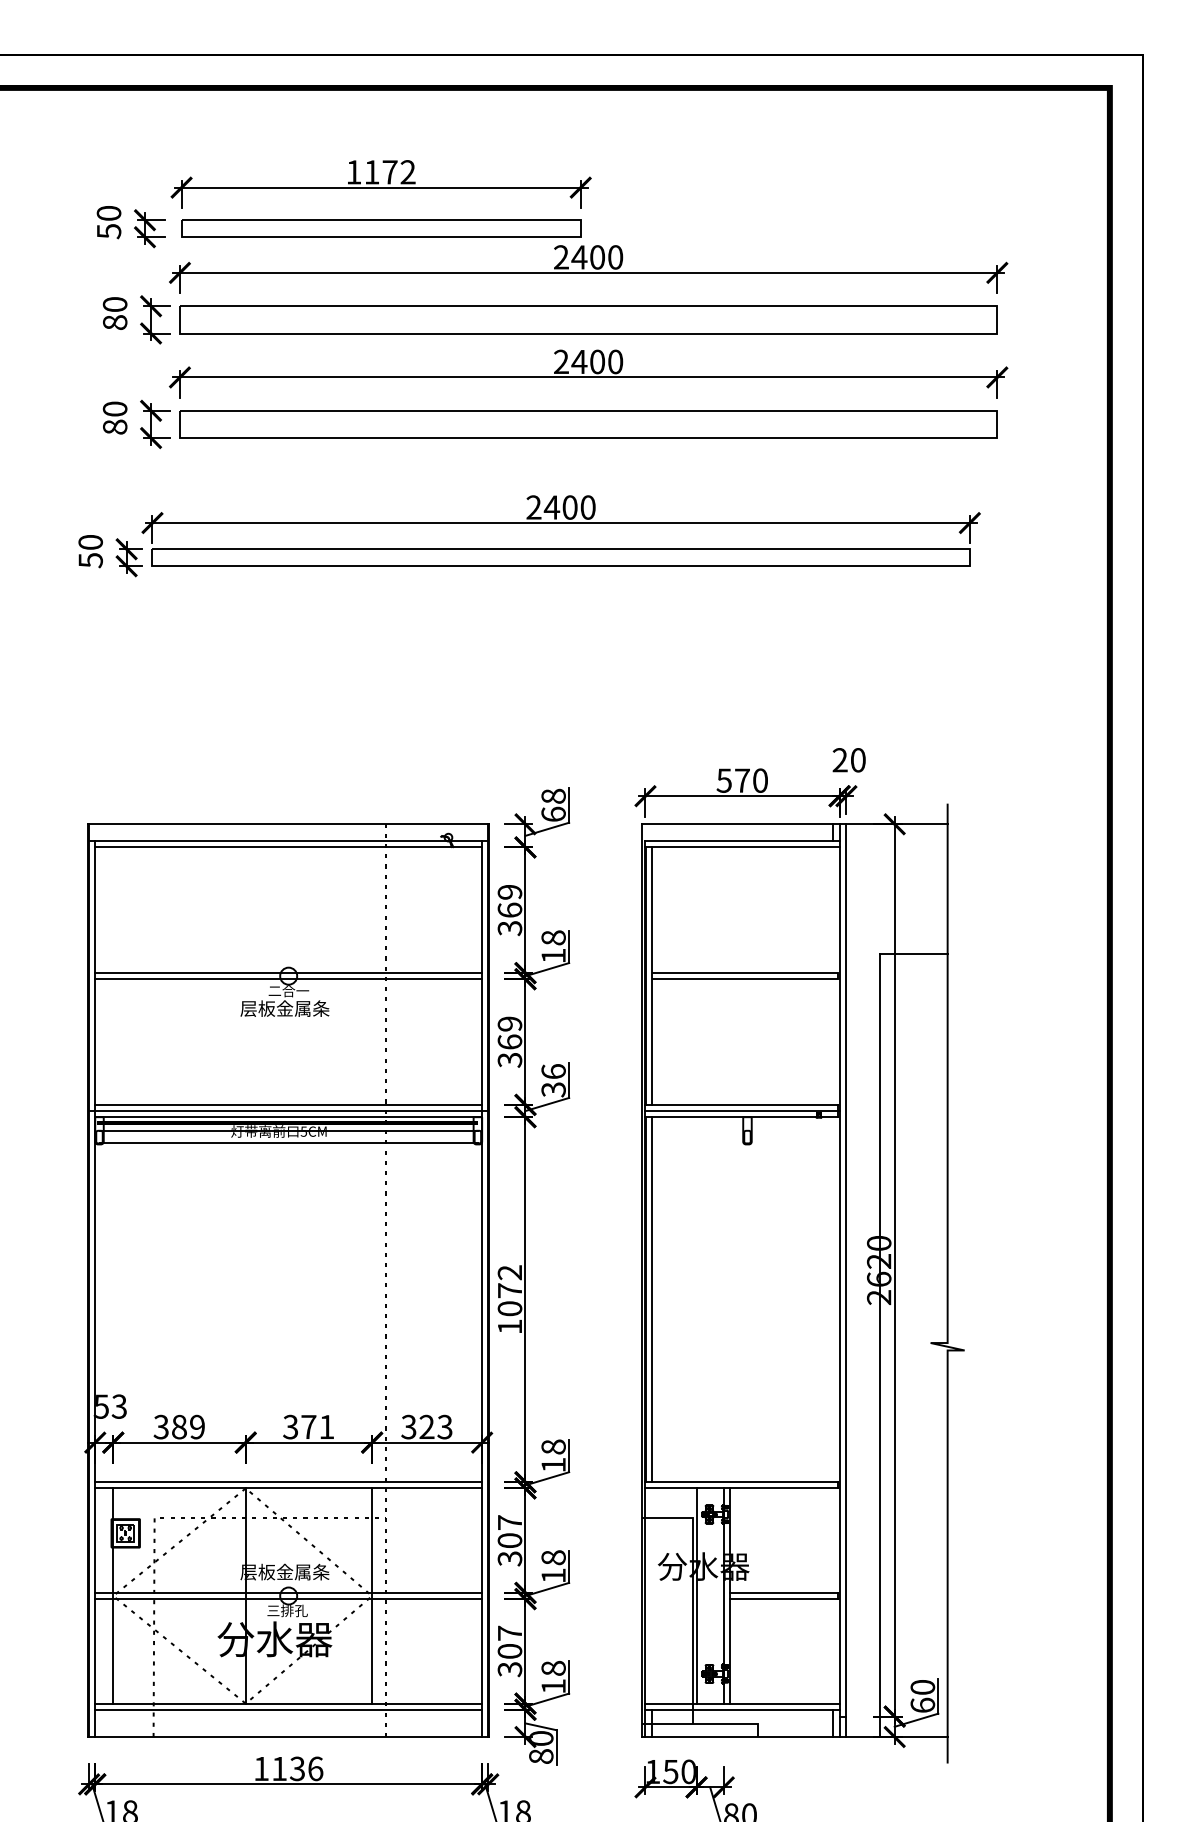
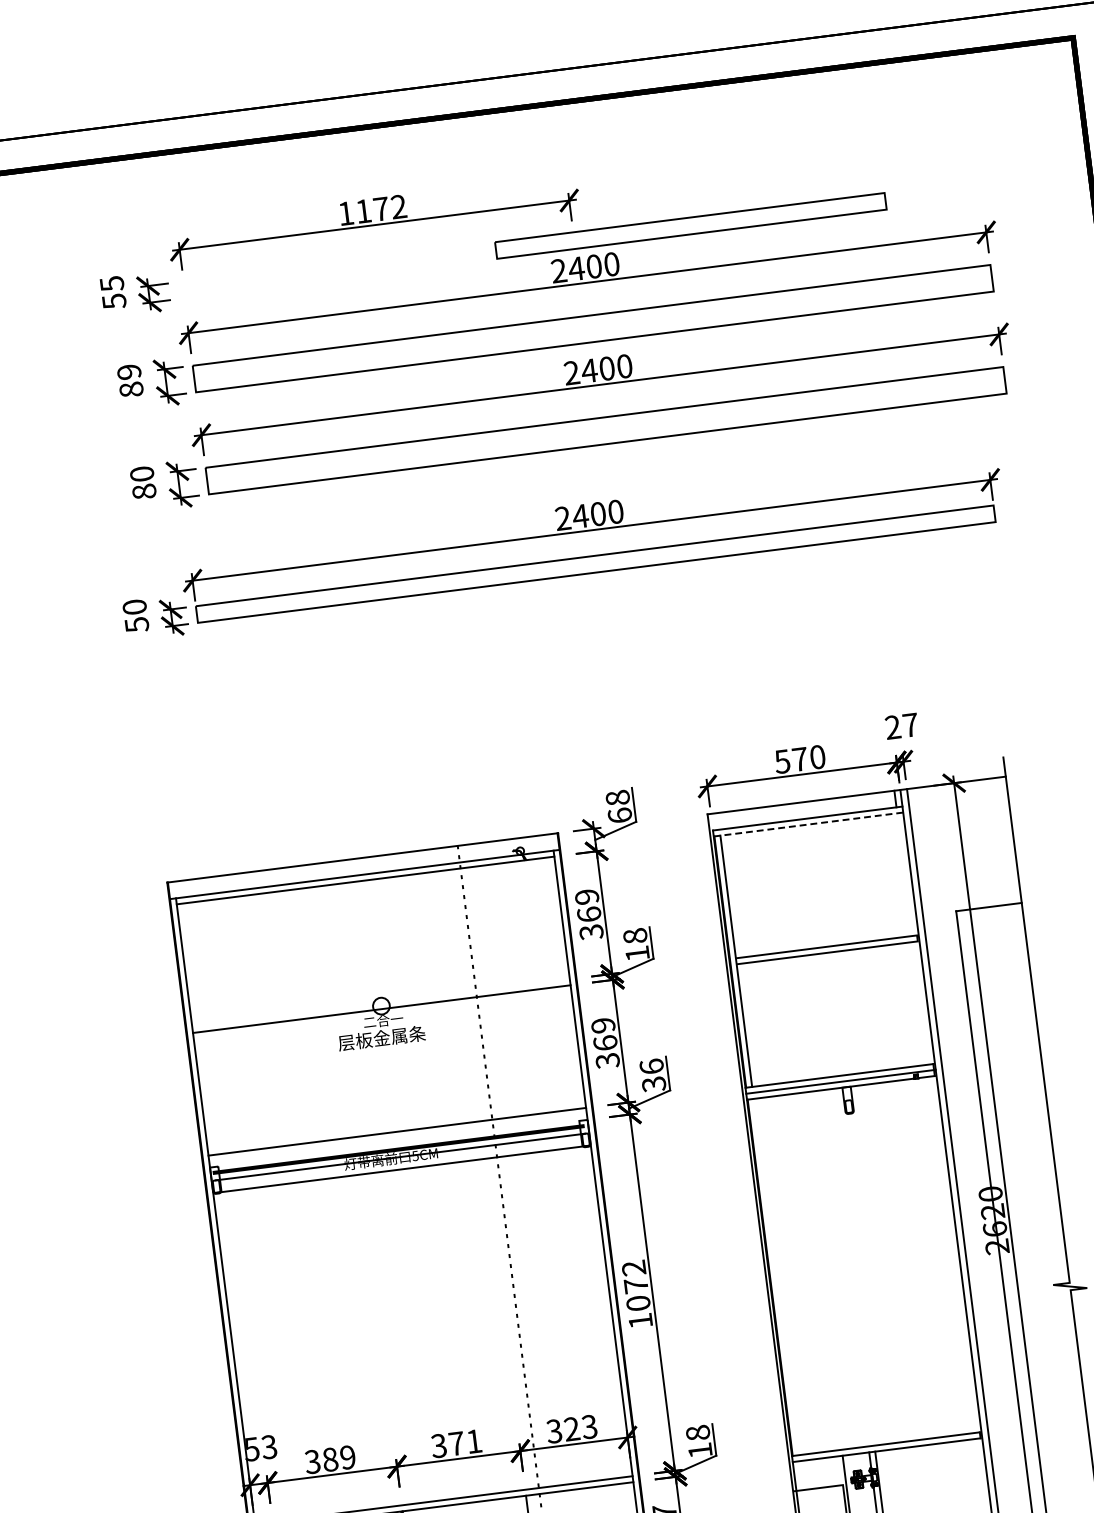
text: (108, 213) -> (111, 284), 50 -> 55
part: (381, 228) -> (691, 225), moved
text: (115, 304) -> (129, 371), 80 -> 89
text: (858, 760) -> (910, 725), 20 -> 27
line: (743, 847) -> (809, 824), solid -> dashed
line: (288, 973) -> (380, 1003), removed
line: (288, 1111) -> (397, 1138), removed
line: (288, 1117) -> (398, 1144), removed
line: (652, 1299) -> (776, 1276), removed

